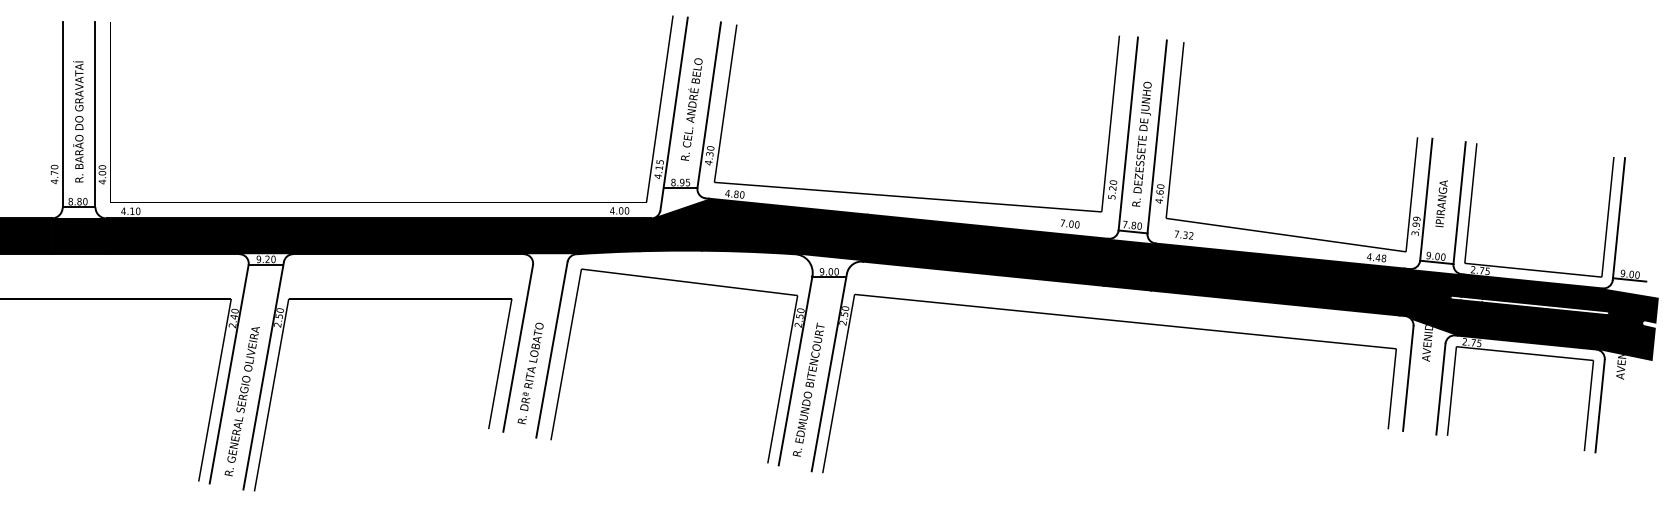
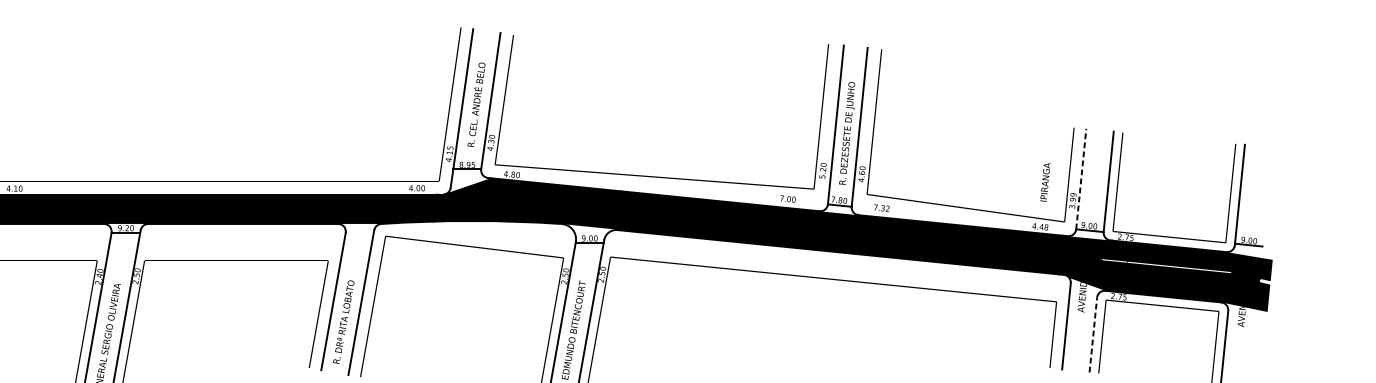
line: (1426, 199) -> (1081, 178), solid -> dashed
text: (1441, 203) -> (1045, 182), moved
line: (1440, 389) -> (1092, 335), solid -> dashed

